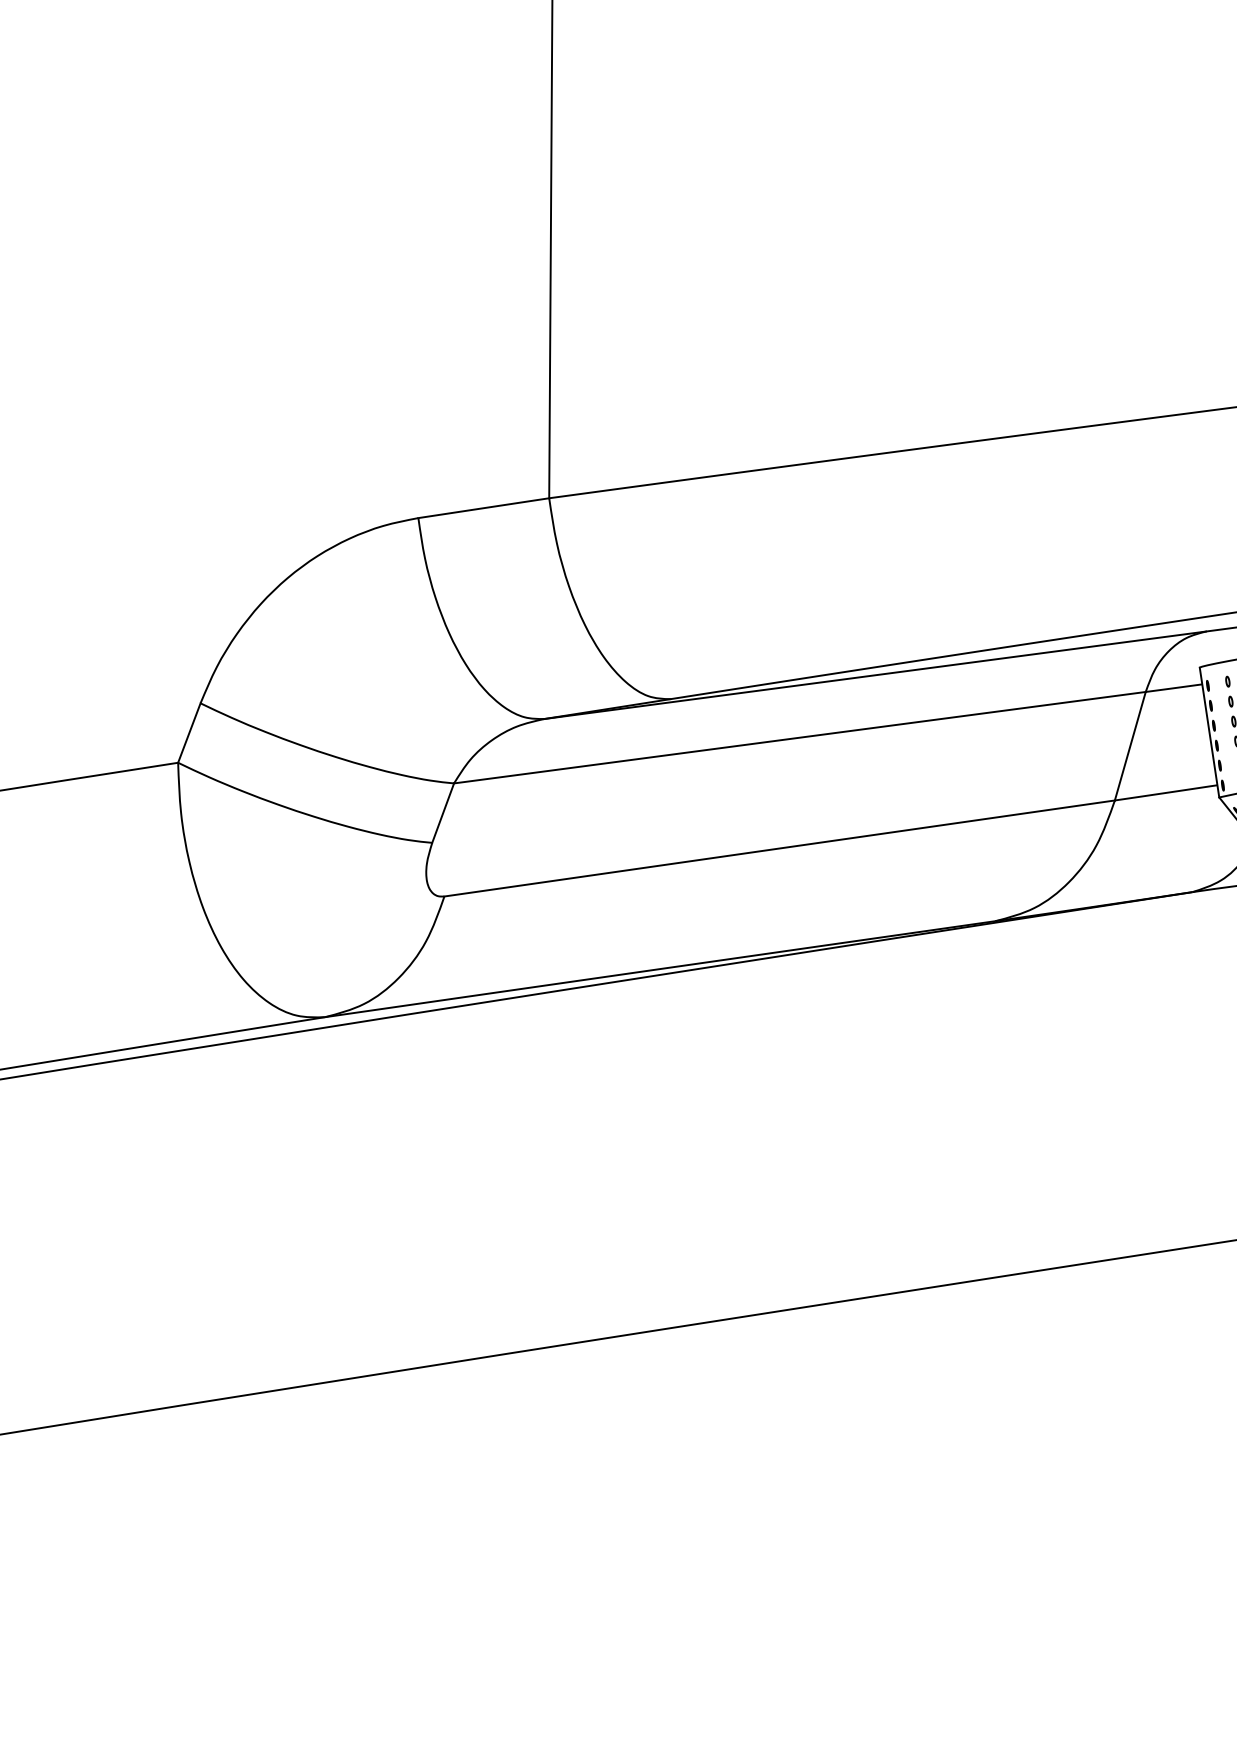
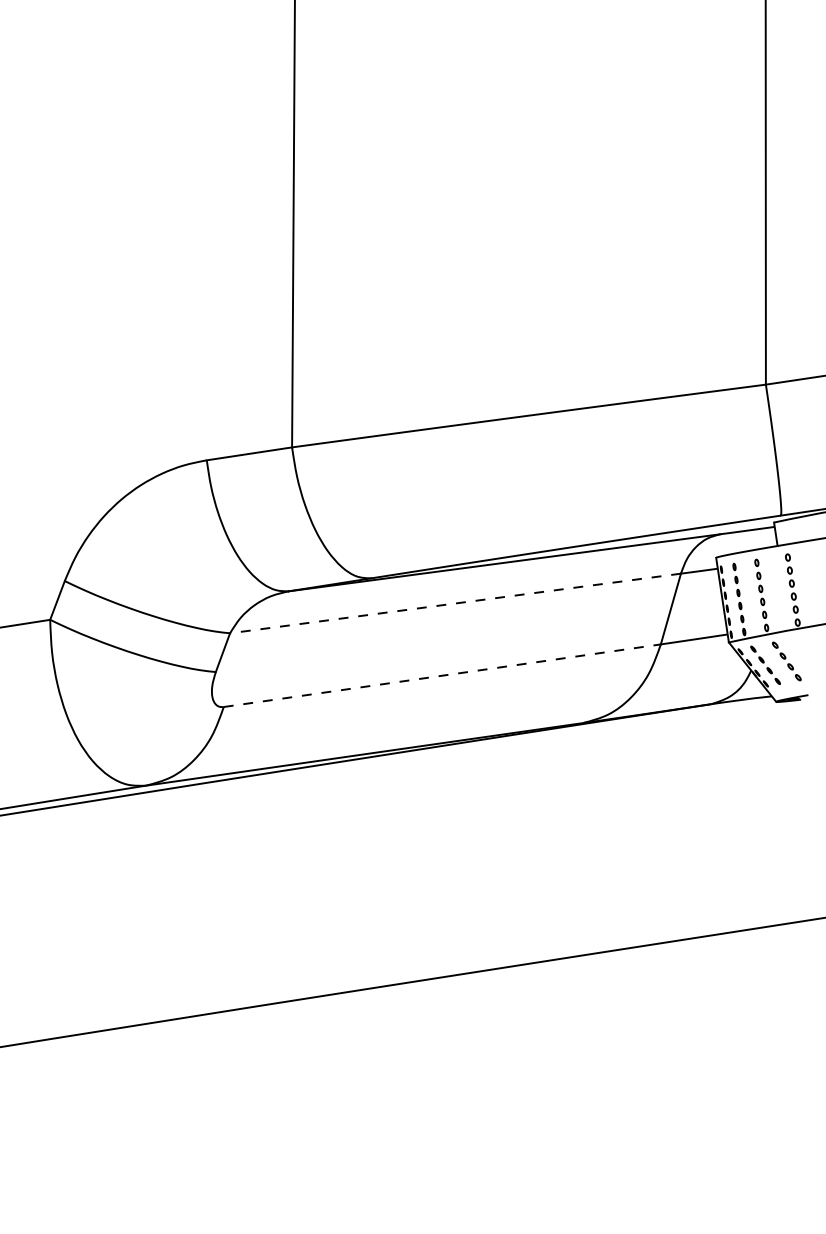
line: (799, 737) -> (455, 603), solid -> dashed
line: (779, 848) -> (442, 675), solid -> dashed

